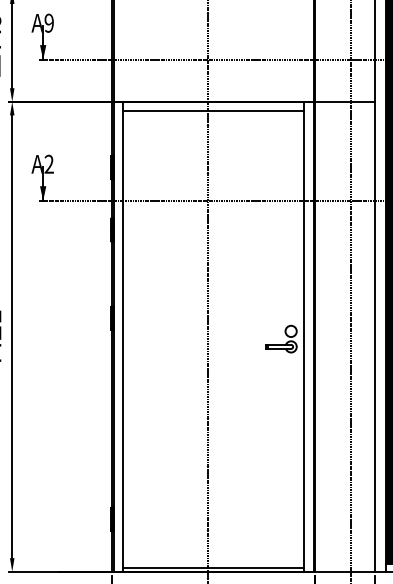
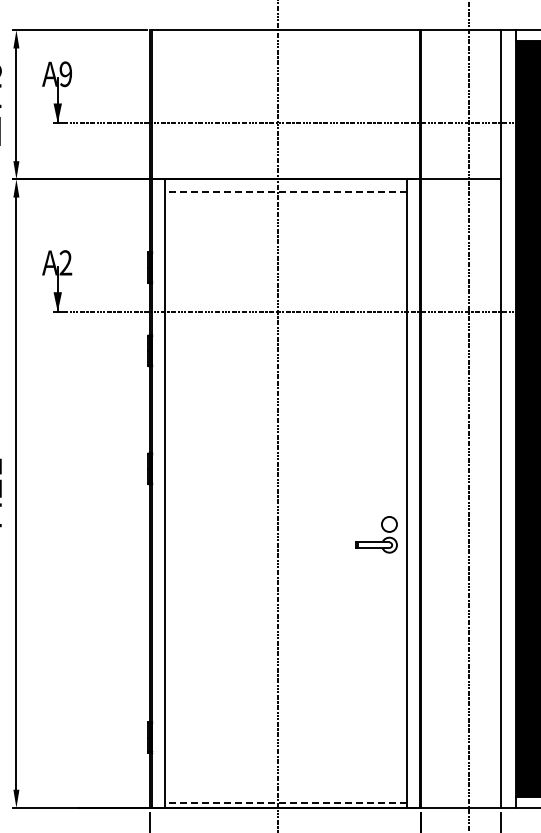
line: (213, 111) -> (285, 192), solid -> dashed
part: (281, 344) -> (376, 541), moved
line: (213, 568) -> (285, 803), solid -> dashed

